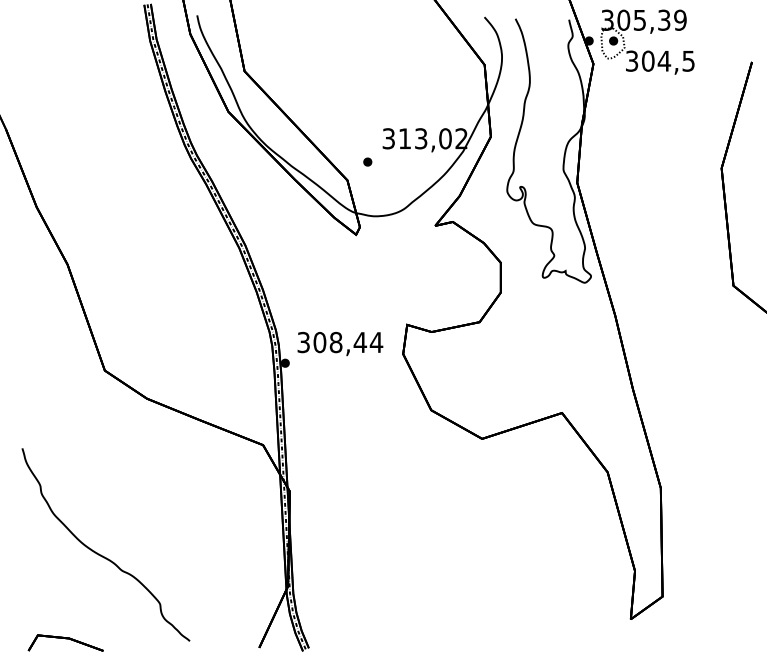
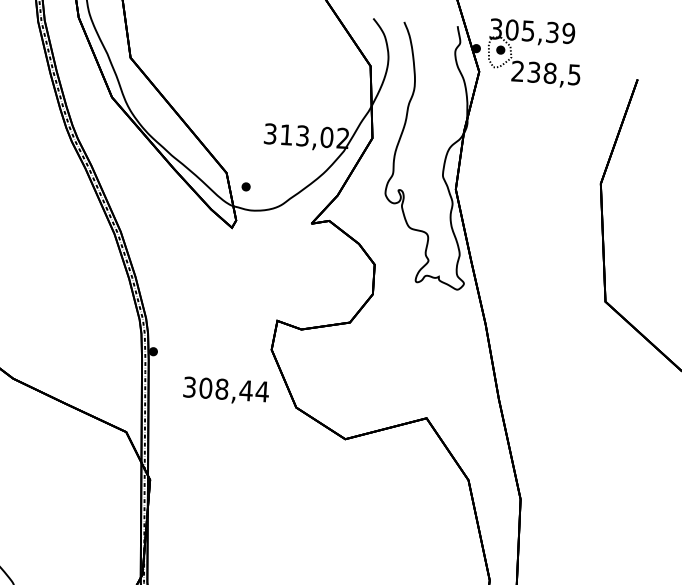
text: (648, 60) -> (534, 71), 304,5 -> 238,5
part: (367, 161) -> (245, 186), moved
text: (340, 344) -> (226, 391), moved

